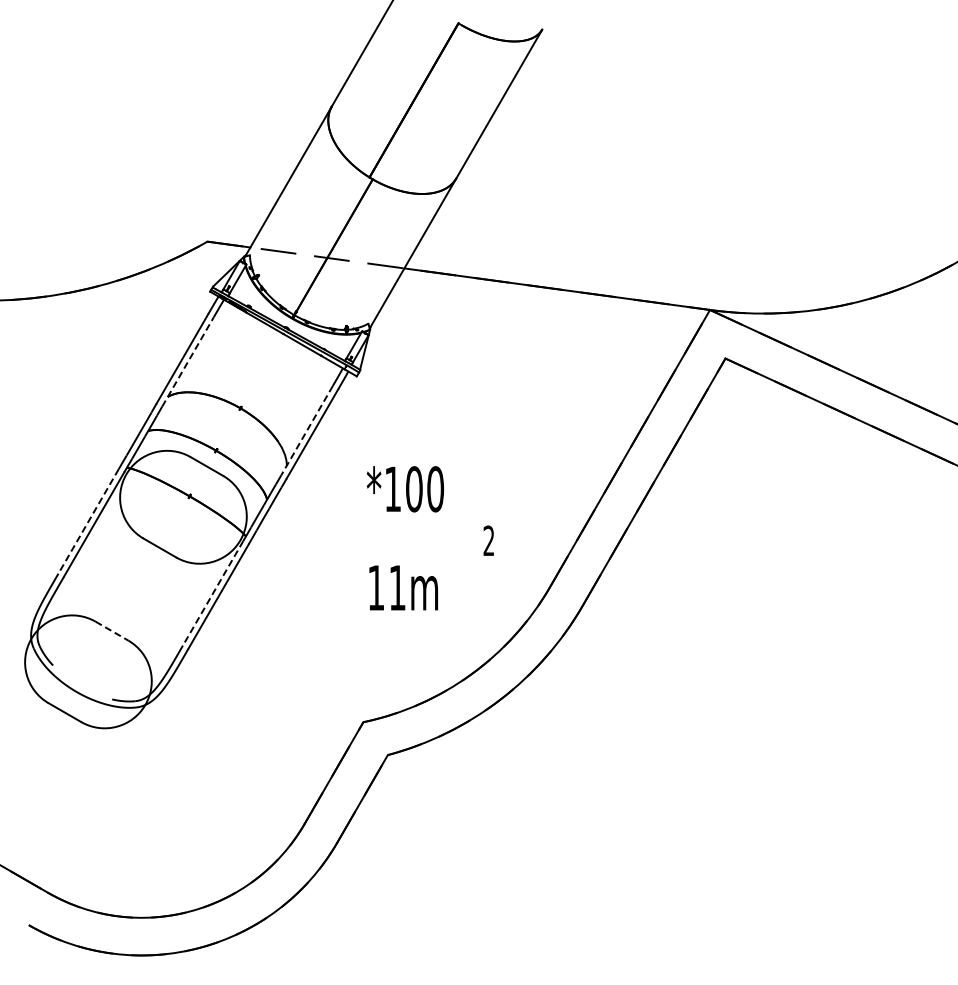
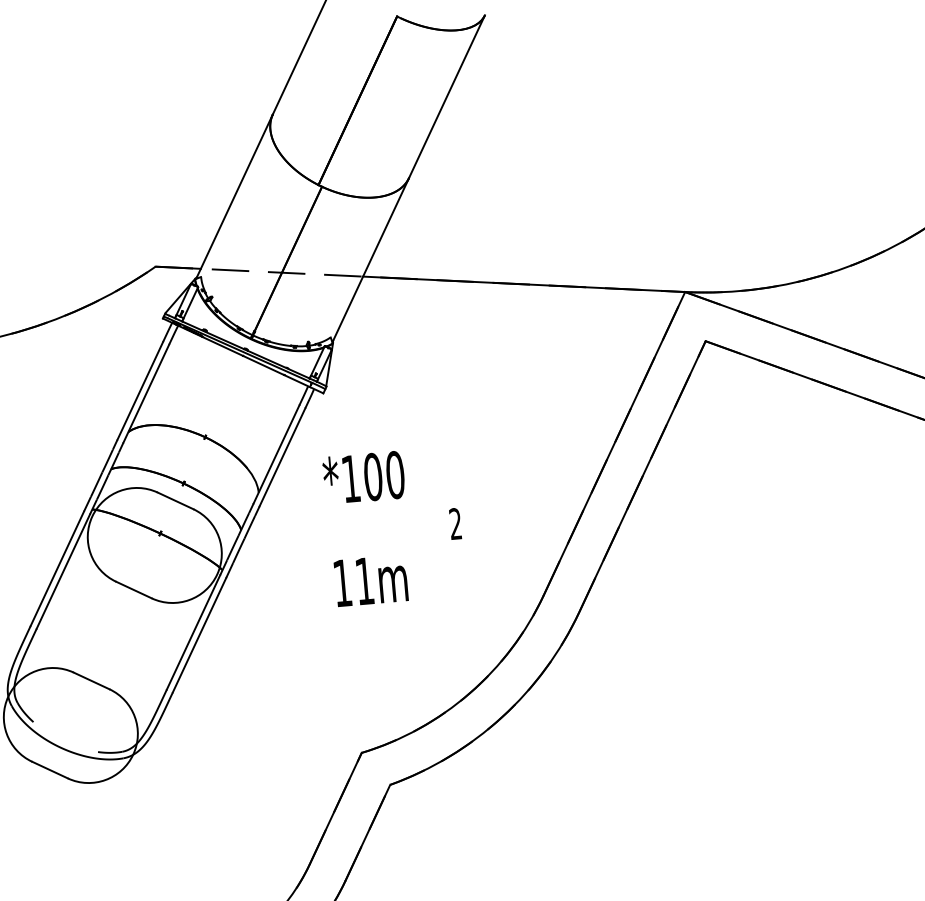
line: (188, 361) -> (146, 393), dashed -> solid
line: (307, 430) -> (276, 454), dashed -> solid
line: (88, 521) -> (57, 568), dashed -> solid
text: (430, 538) -> (394, 526), moved
line: (212, 593) -> (192, 632), dashed -> solid
line: (111, 631) -> (91, 681), dashed -> solid

